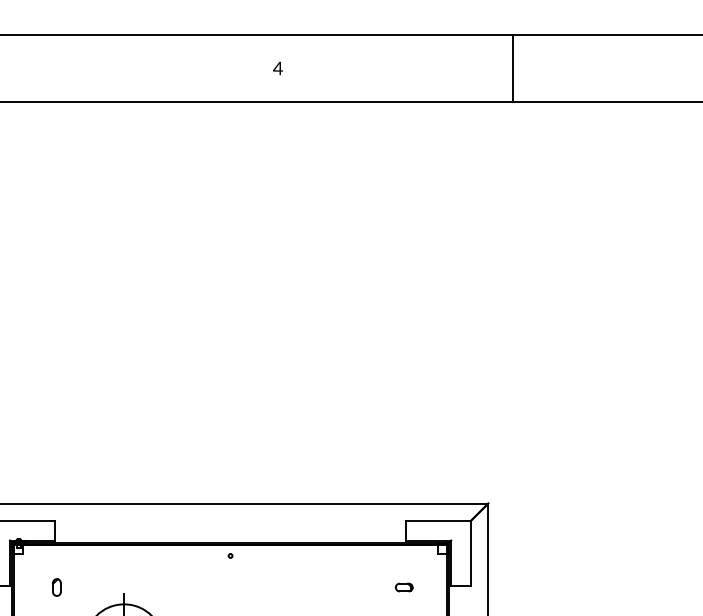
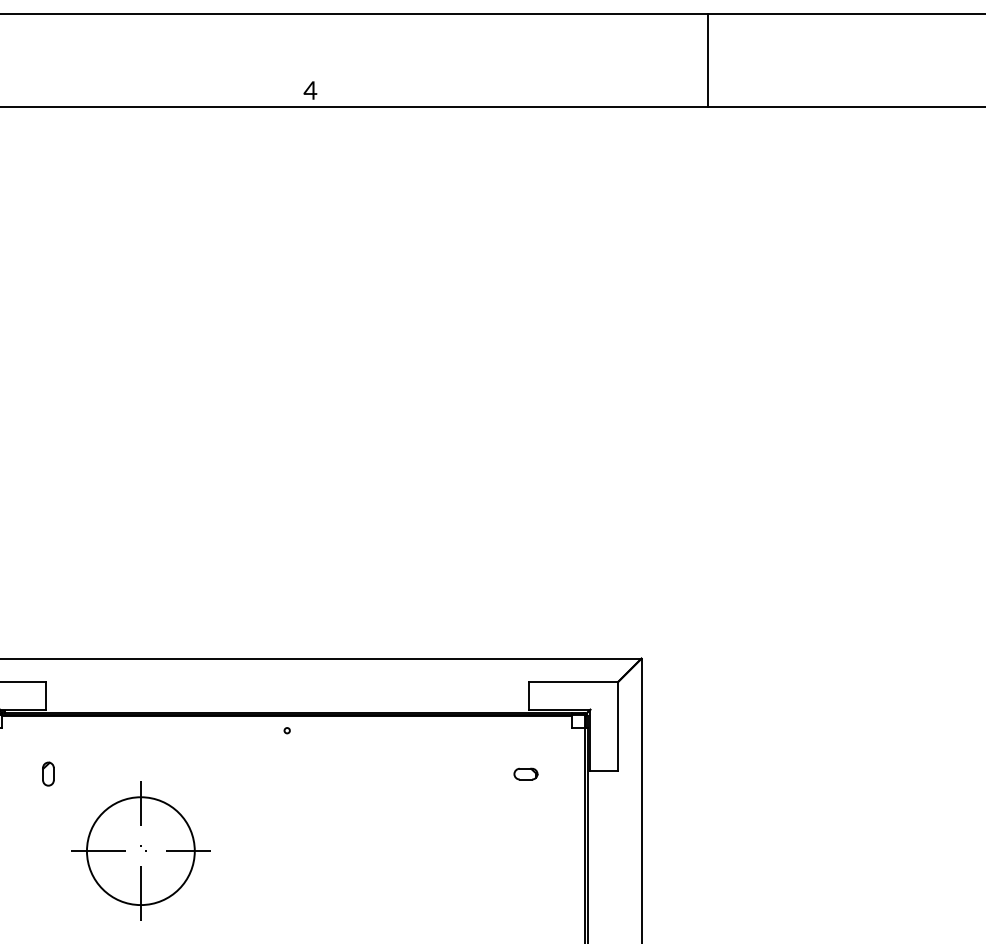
text: (278, 68) -> (310, 90), moved
line: (513, 68) -> (707, 60), moved

